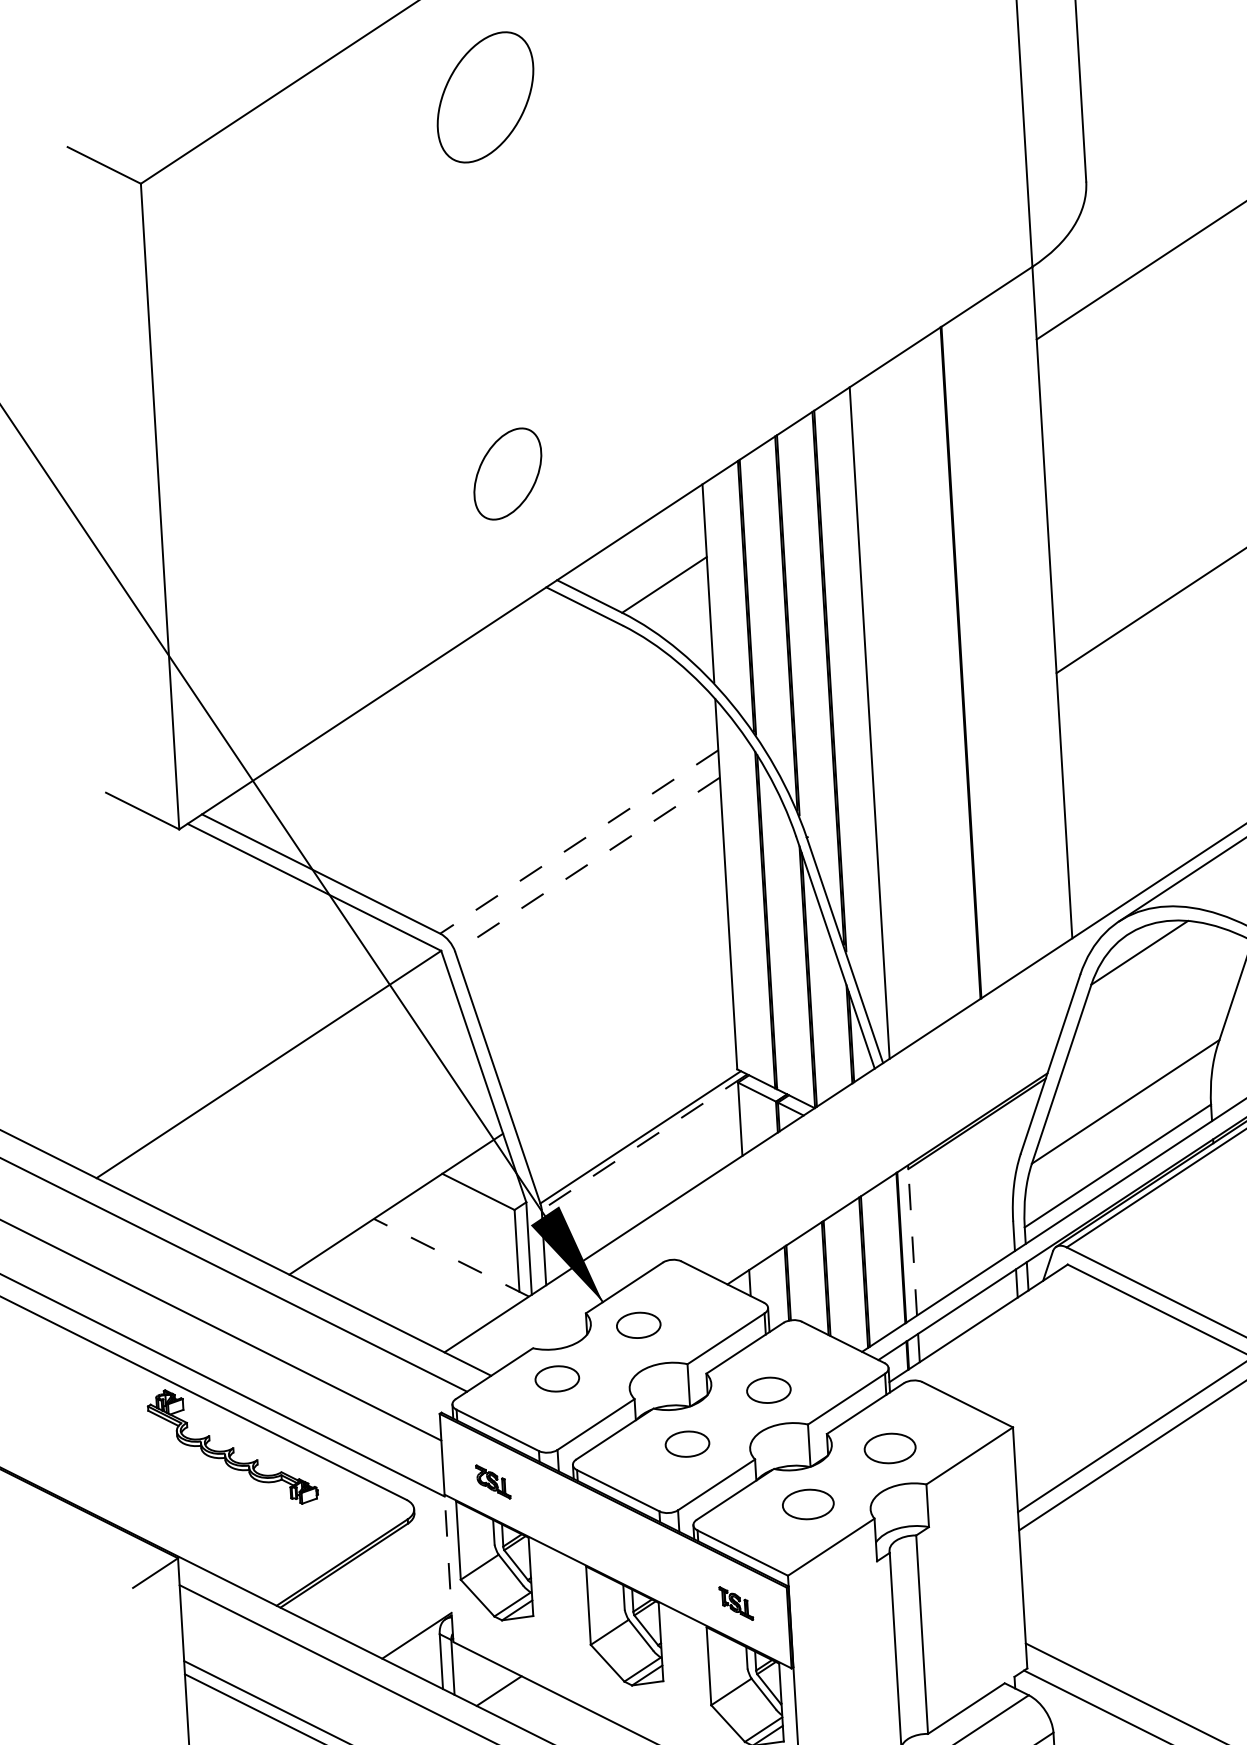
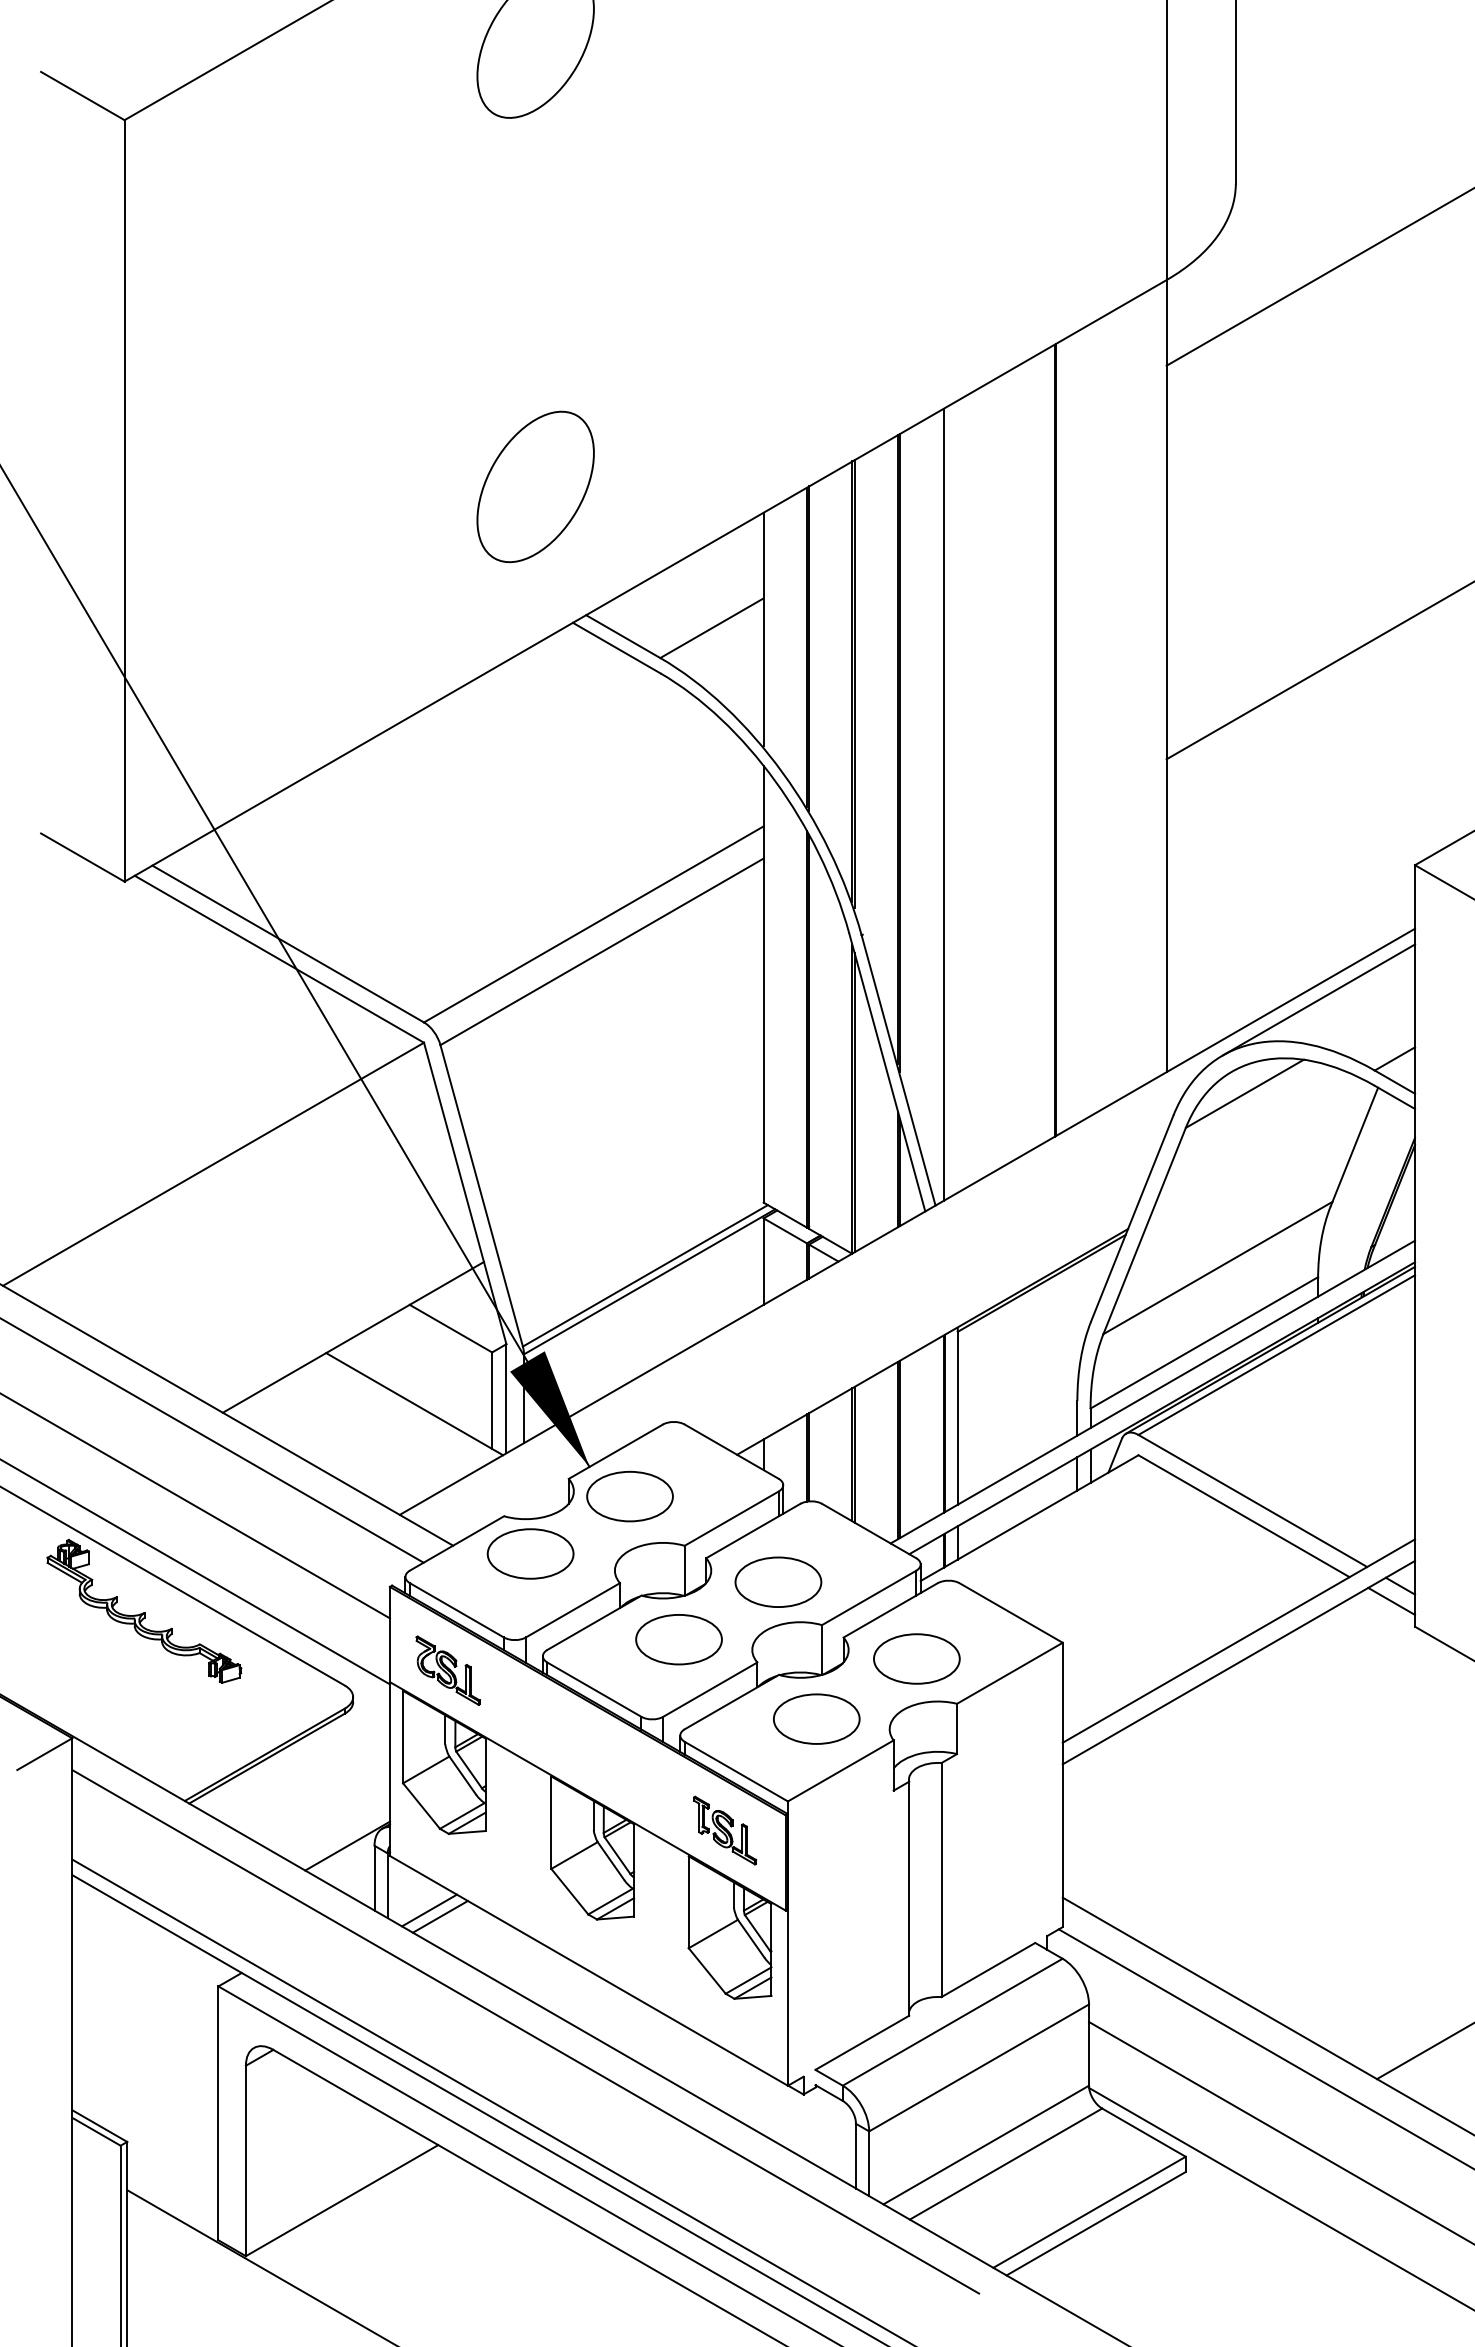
part: (507, 473) -> (535, 486), size x1.43
line: (578, 842) -> (593, 924), dashed -> solid
line: (587, 864) -> (602, 951), dashed -> solid
line: (644, 1142) -> (649, 1282), dashed -> solid
line: (912, 1241) -> (957, 1417), dashed -> solid
line: (451, 1257) -> (414, 1403), dashed -> solid
part: (638, 1325) -> (629, 1496), size x1.67
part: (557, 1378) -> (530, 1553), size x1.67
part: (768, 1389) -> (778, 1581), size x1.67
part: (687, 1443) -> (678, 1639), size x1.67
part: (889, 1448) -> (916, 1658), size x1.43
part: (492, 1481) -> (447, 1670), size x1.67
part: (808, 1503) -> (816, 1718), size x1.43
line: (449, 1568) -> (390, 1769), dashed -> solid
part: (736, 1603) -> (725, 1830), size x1.67
line: (489, 1686) -> (429, 1910), added

